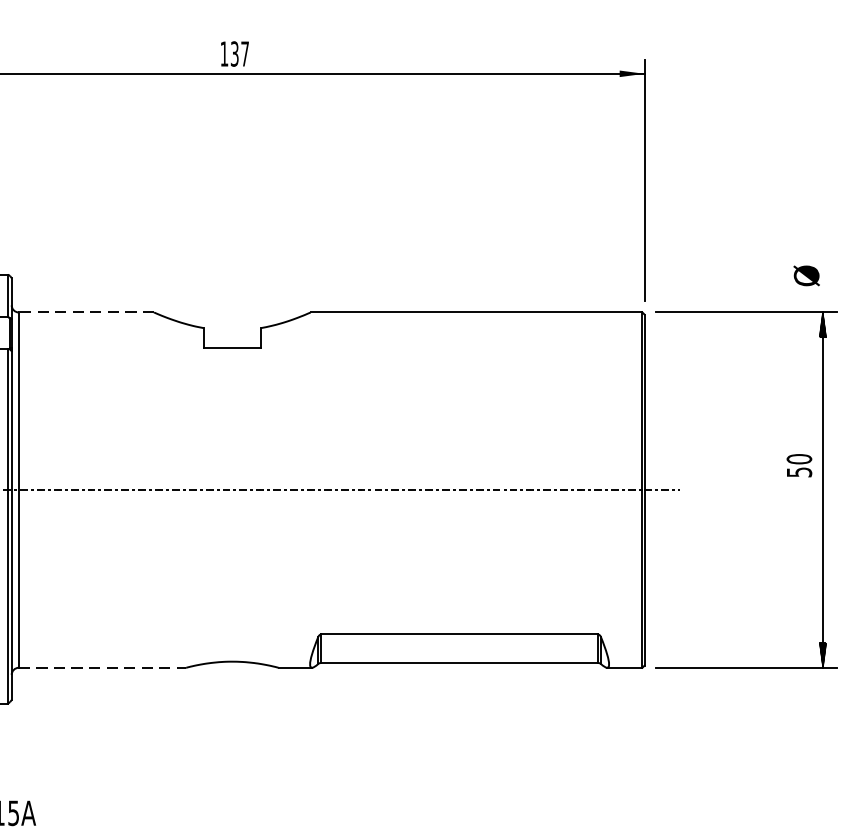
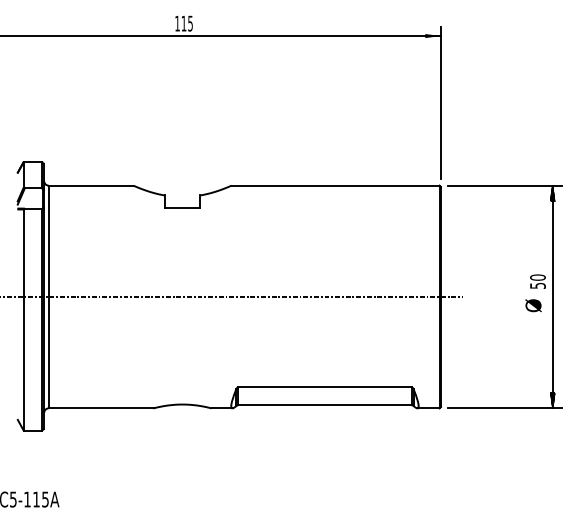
text: (238, 53) -> (186, 23), 137 -> 115
text: (806, 275) -> (533, 305), moved
line: (85, 312) -> (90, 185), dashed -> solid
line: (103, 667) -> (101, 408), dashed -> solid

